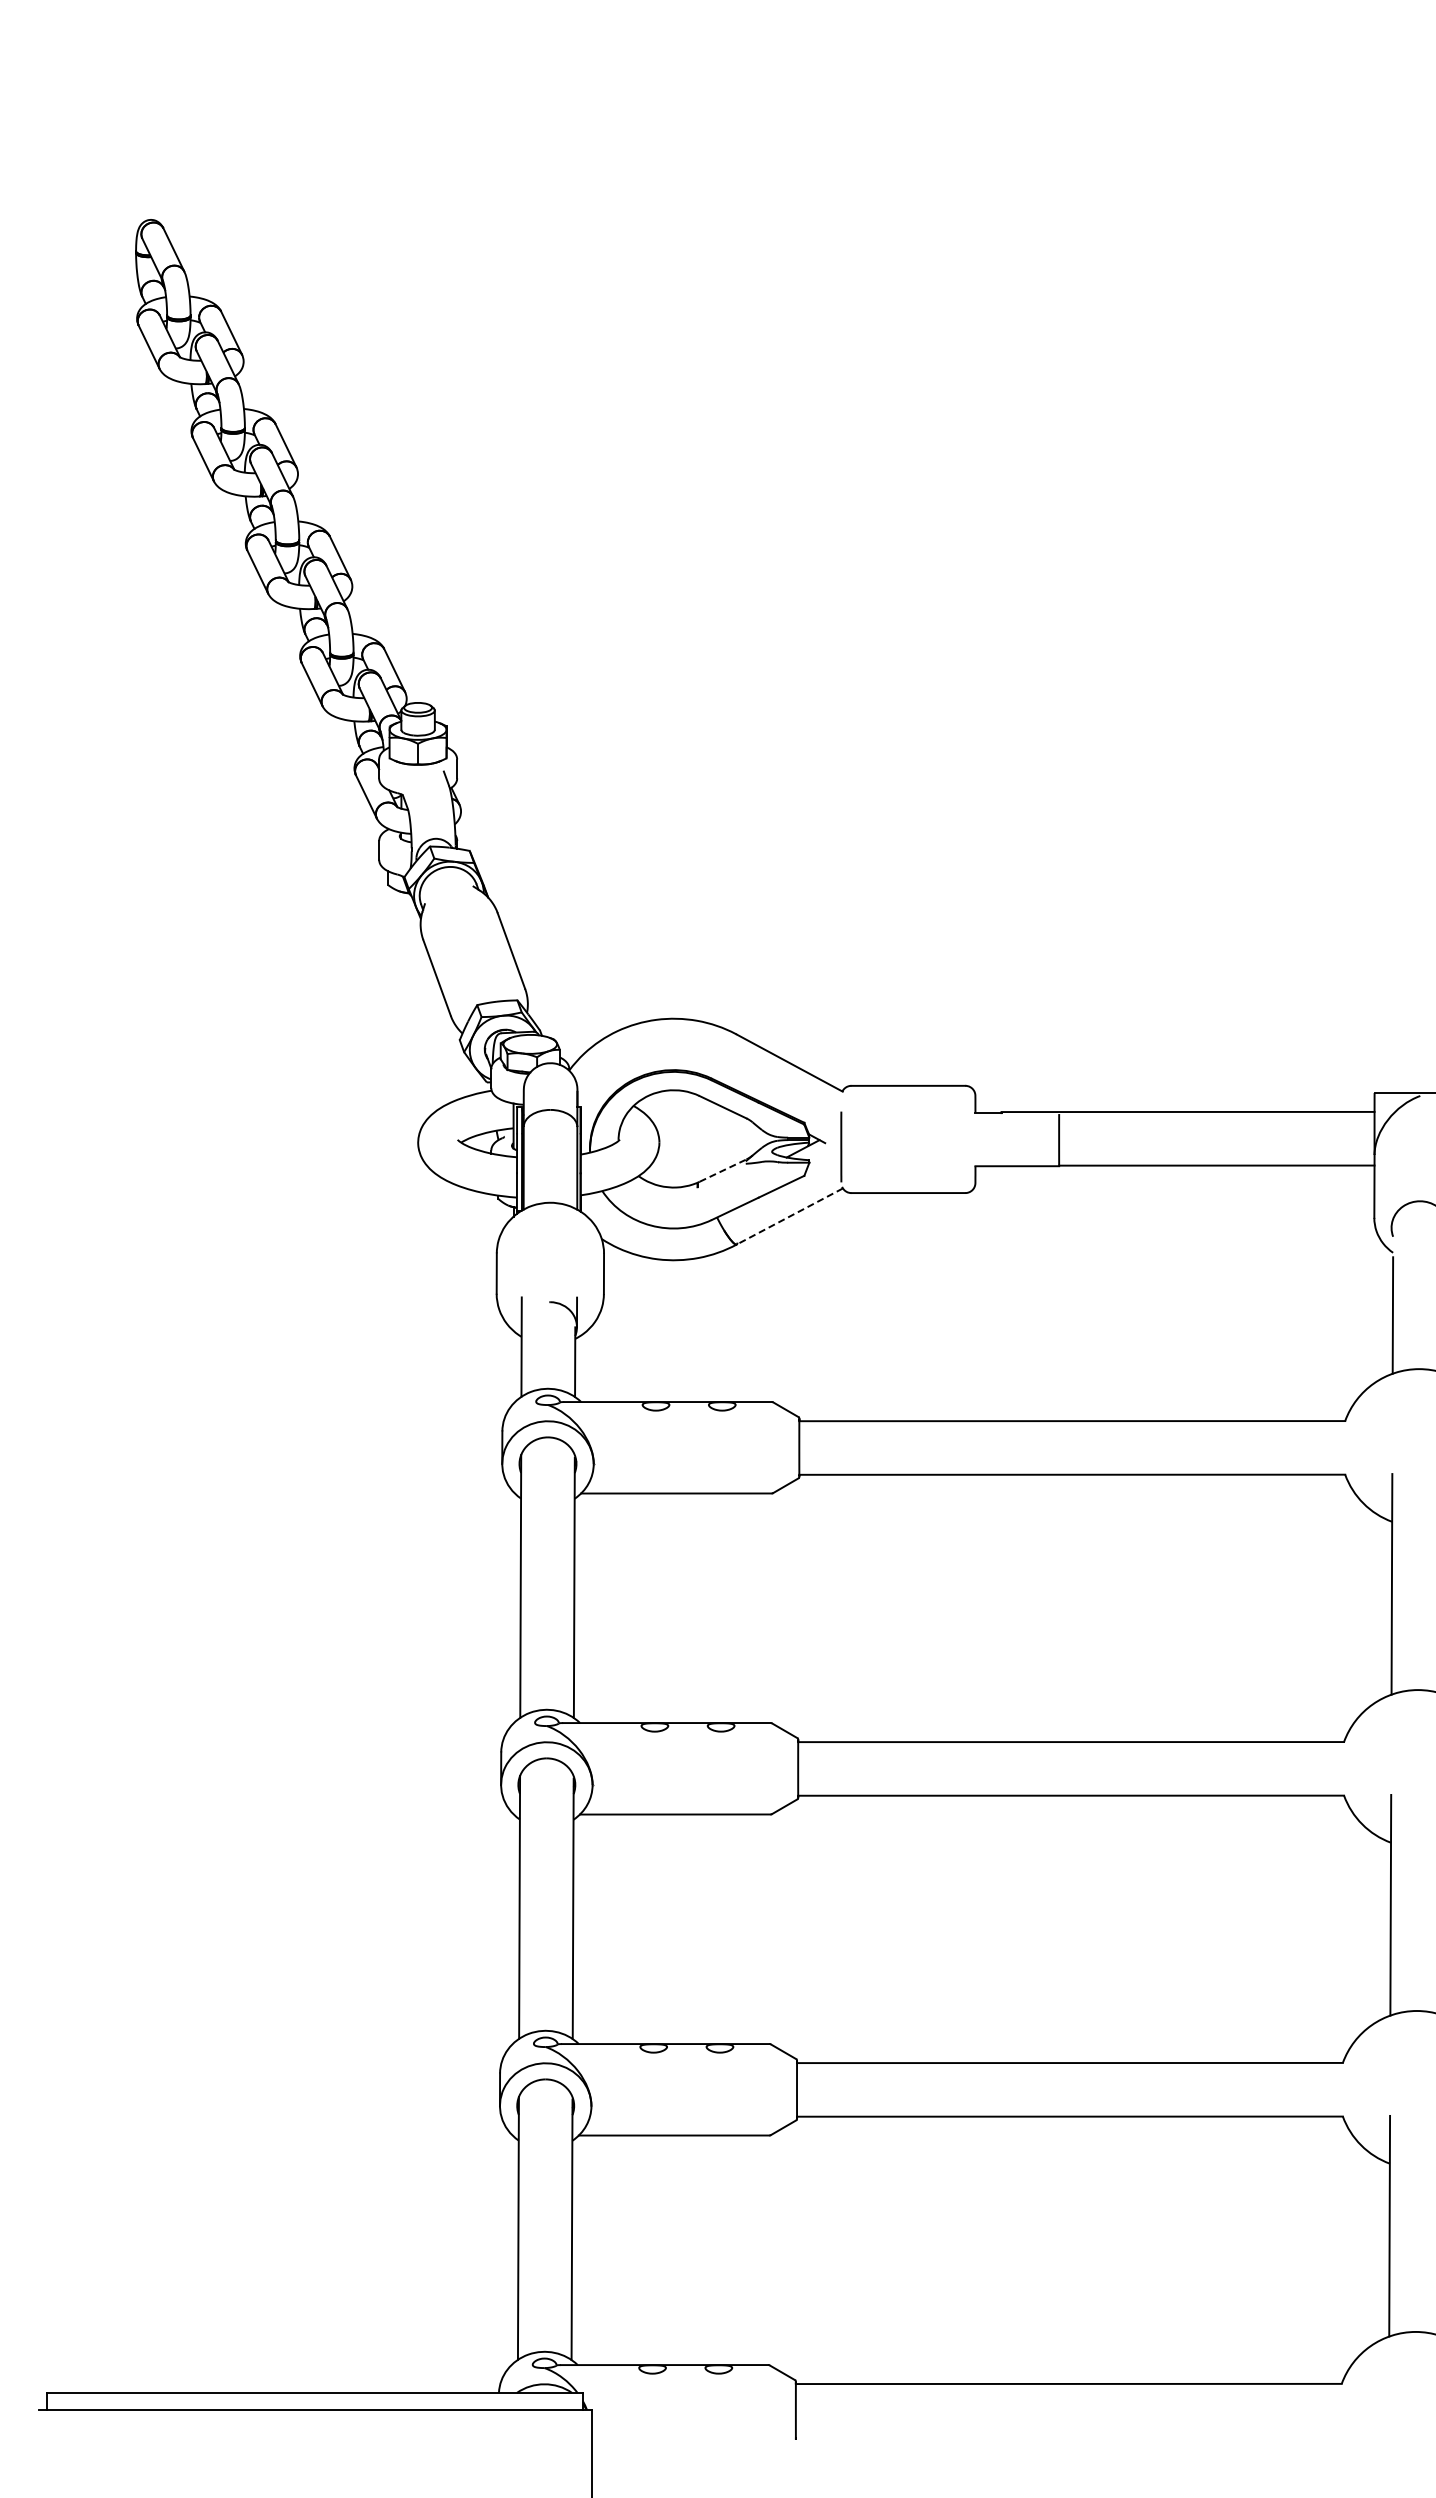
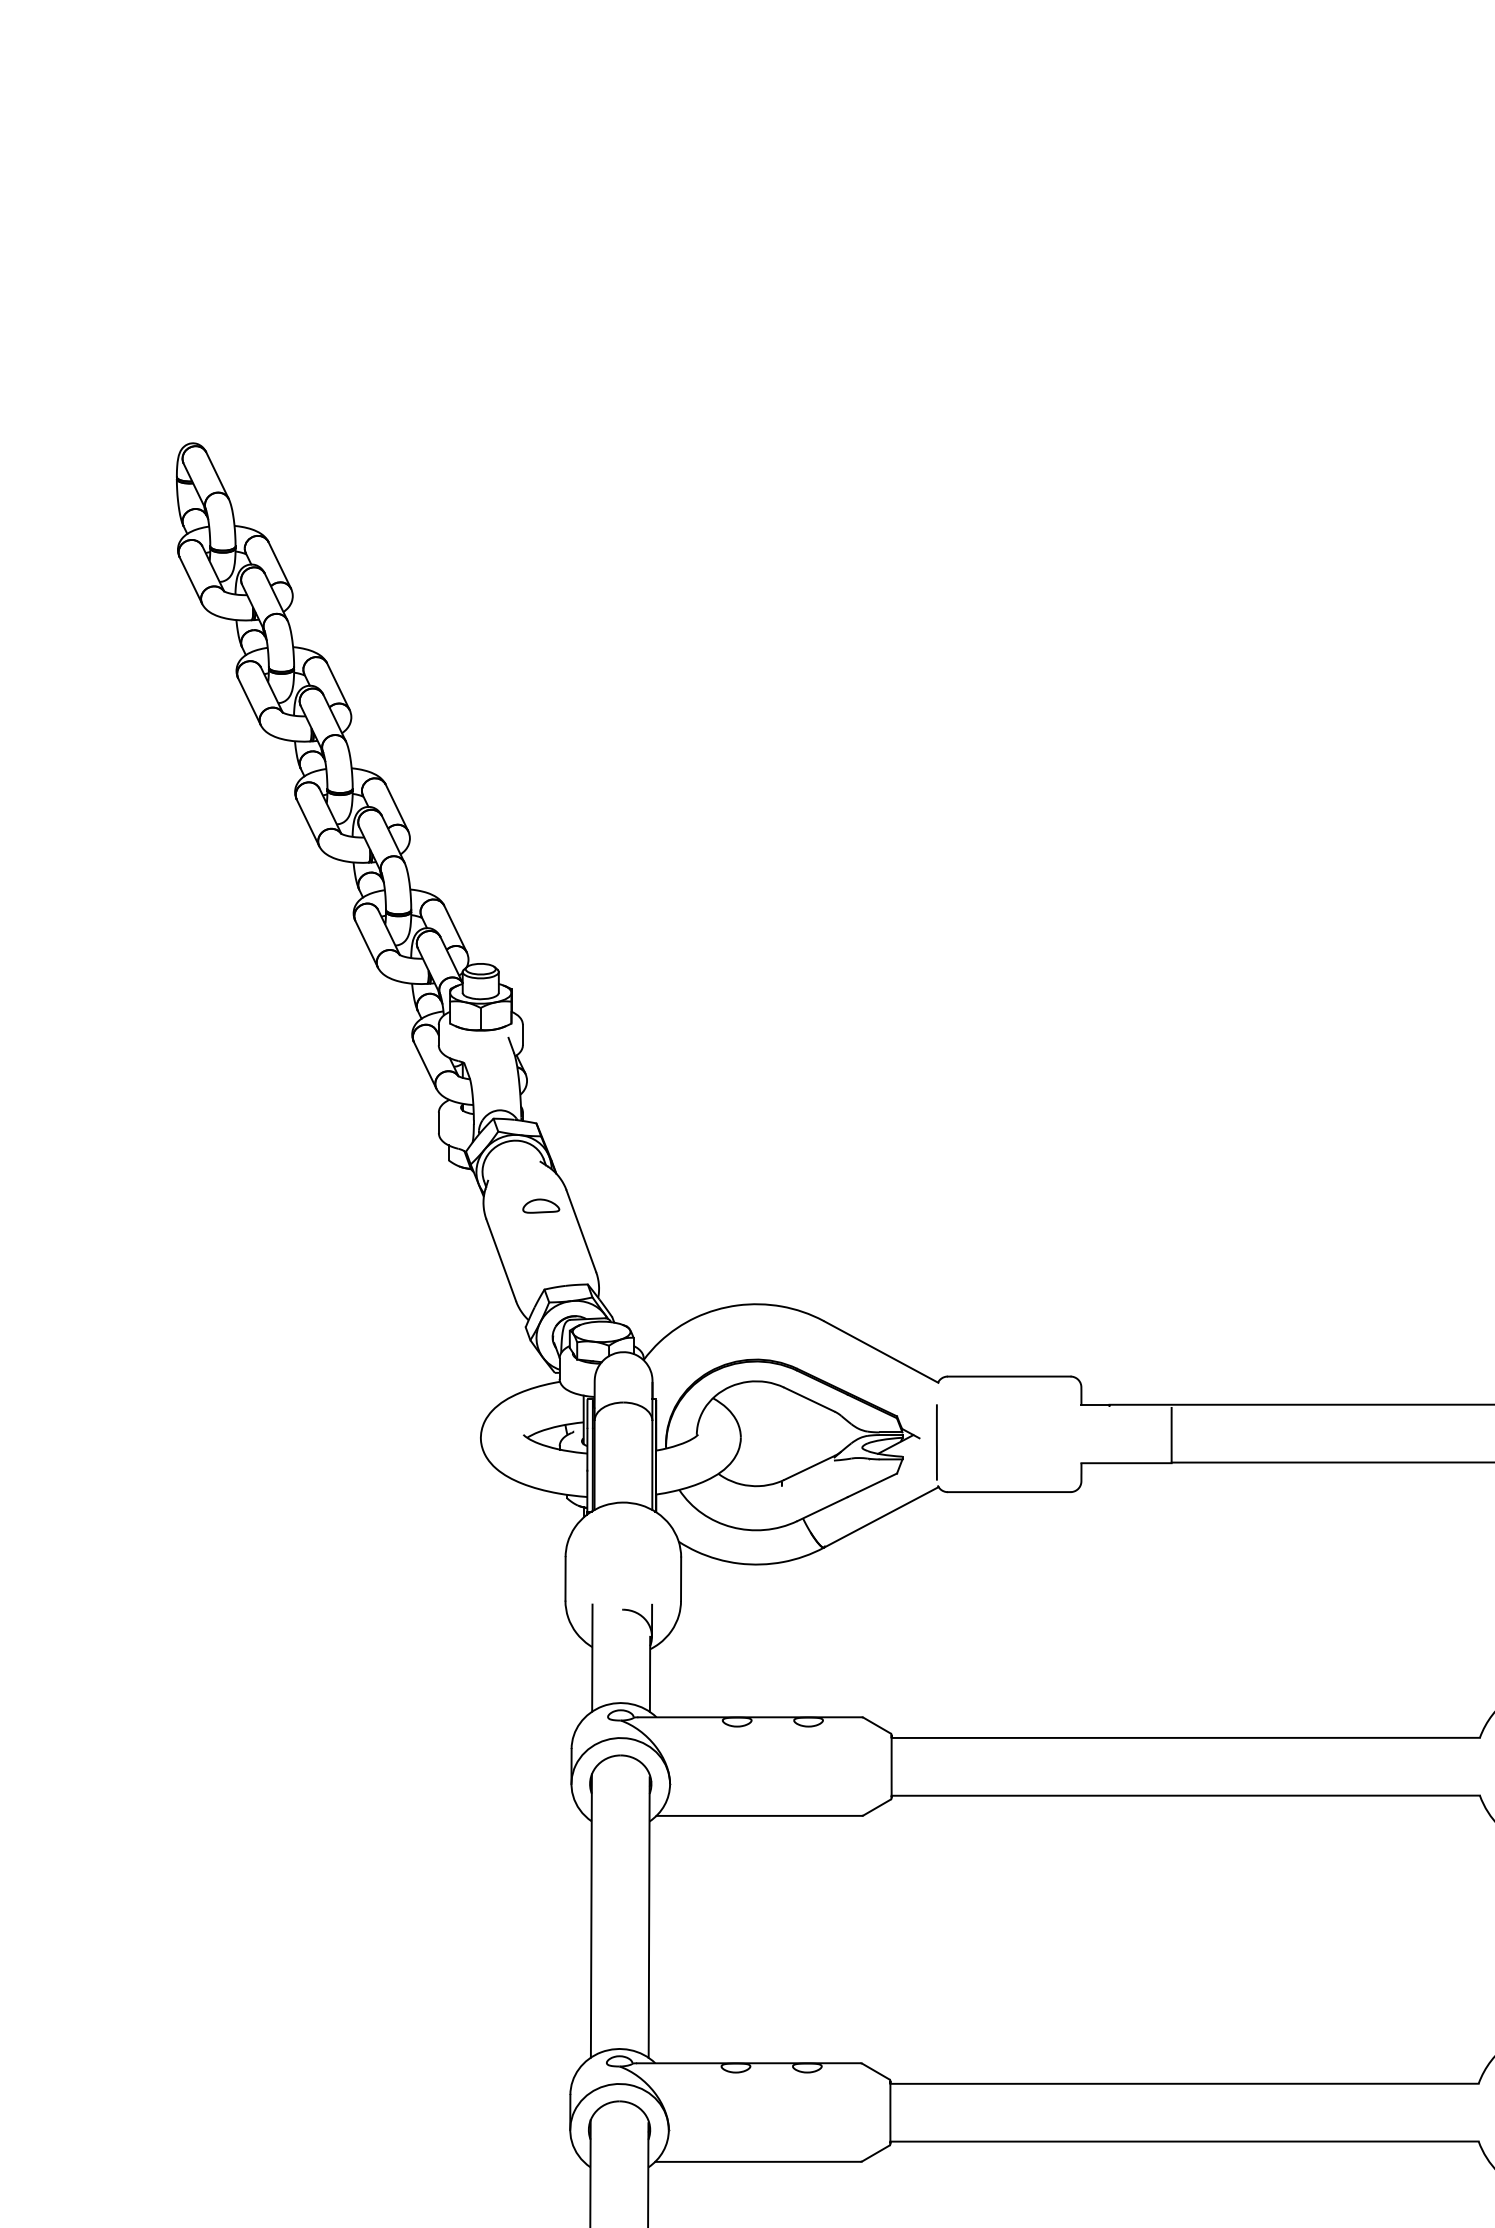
part: (473, 927) -> (540, 1205), added
line: (723, 1170) -> (809, 1467), dashed -> solid
line: (789, 1216) -> (881, 1517), dashed -> solid

